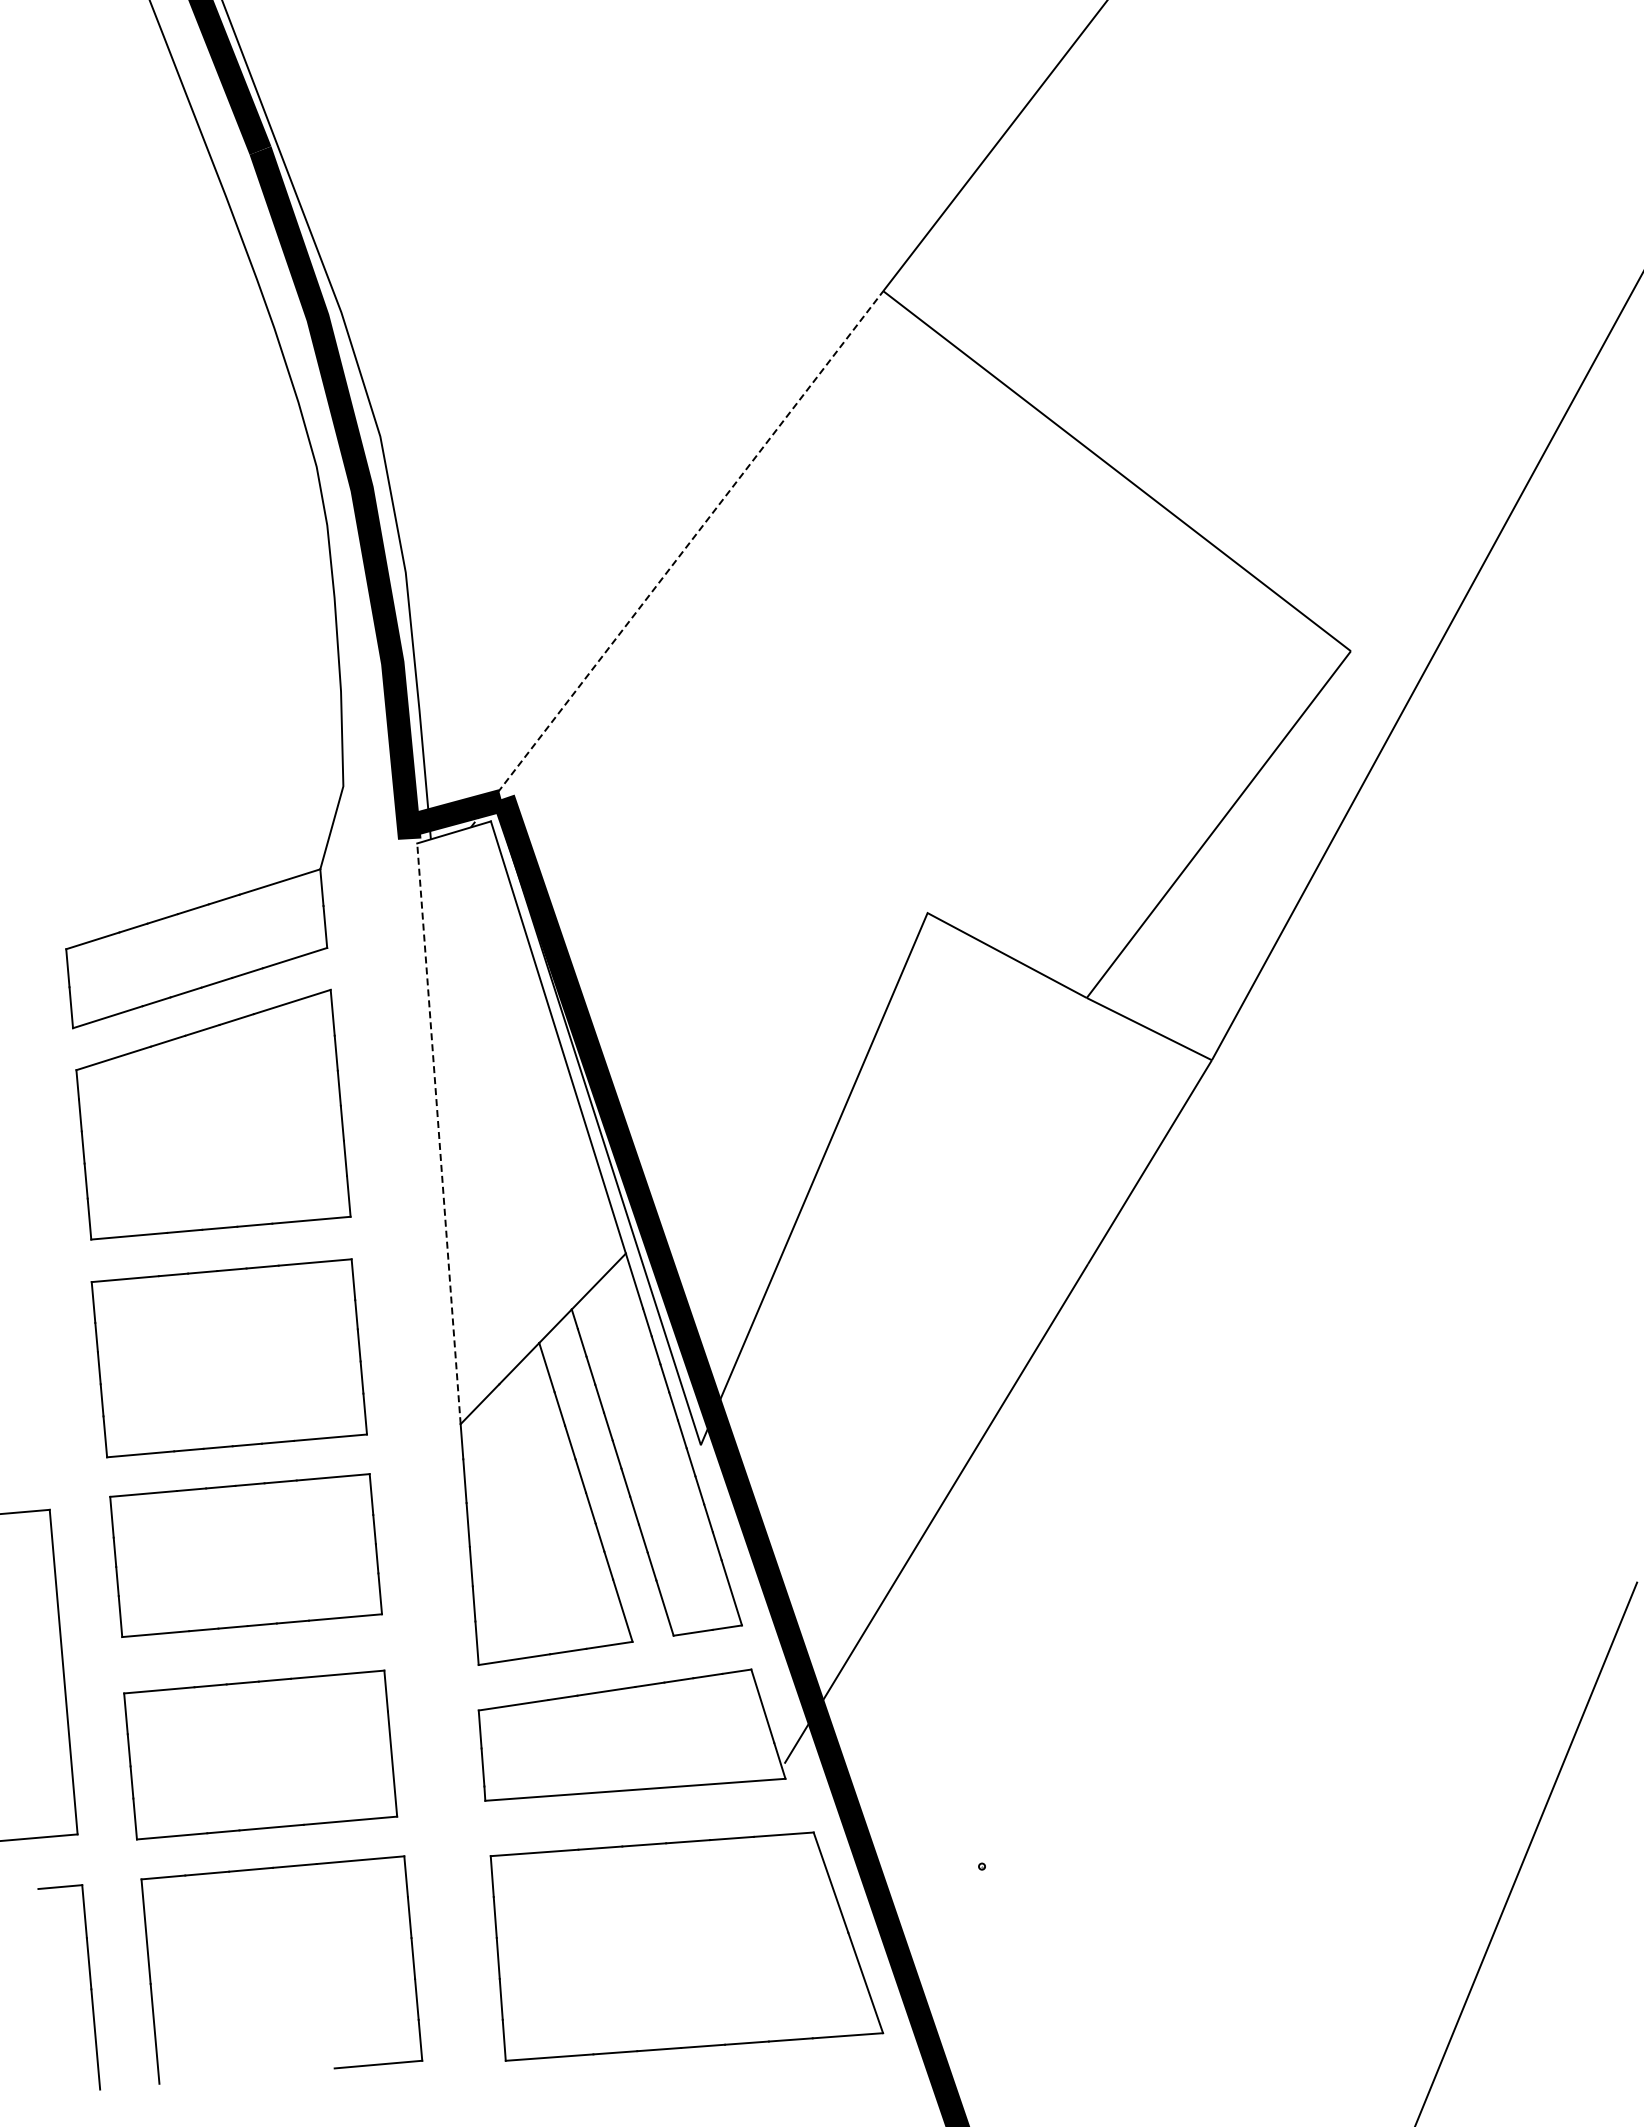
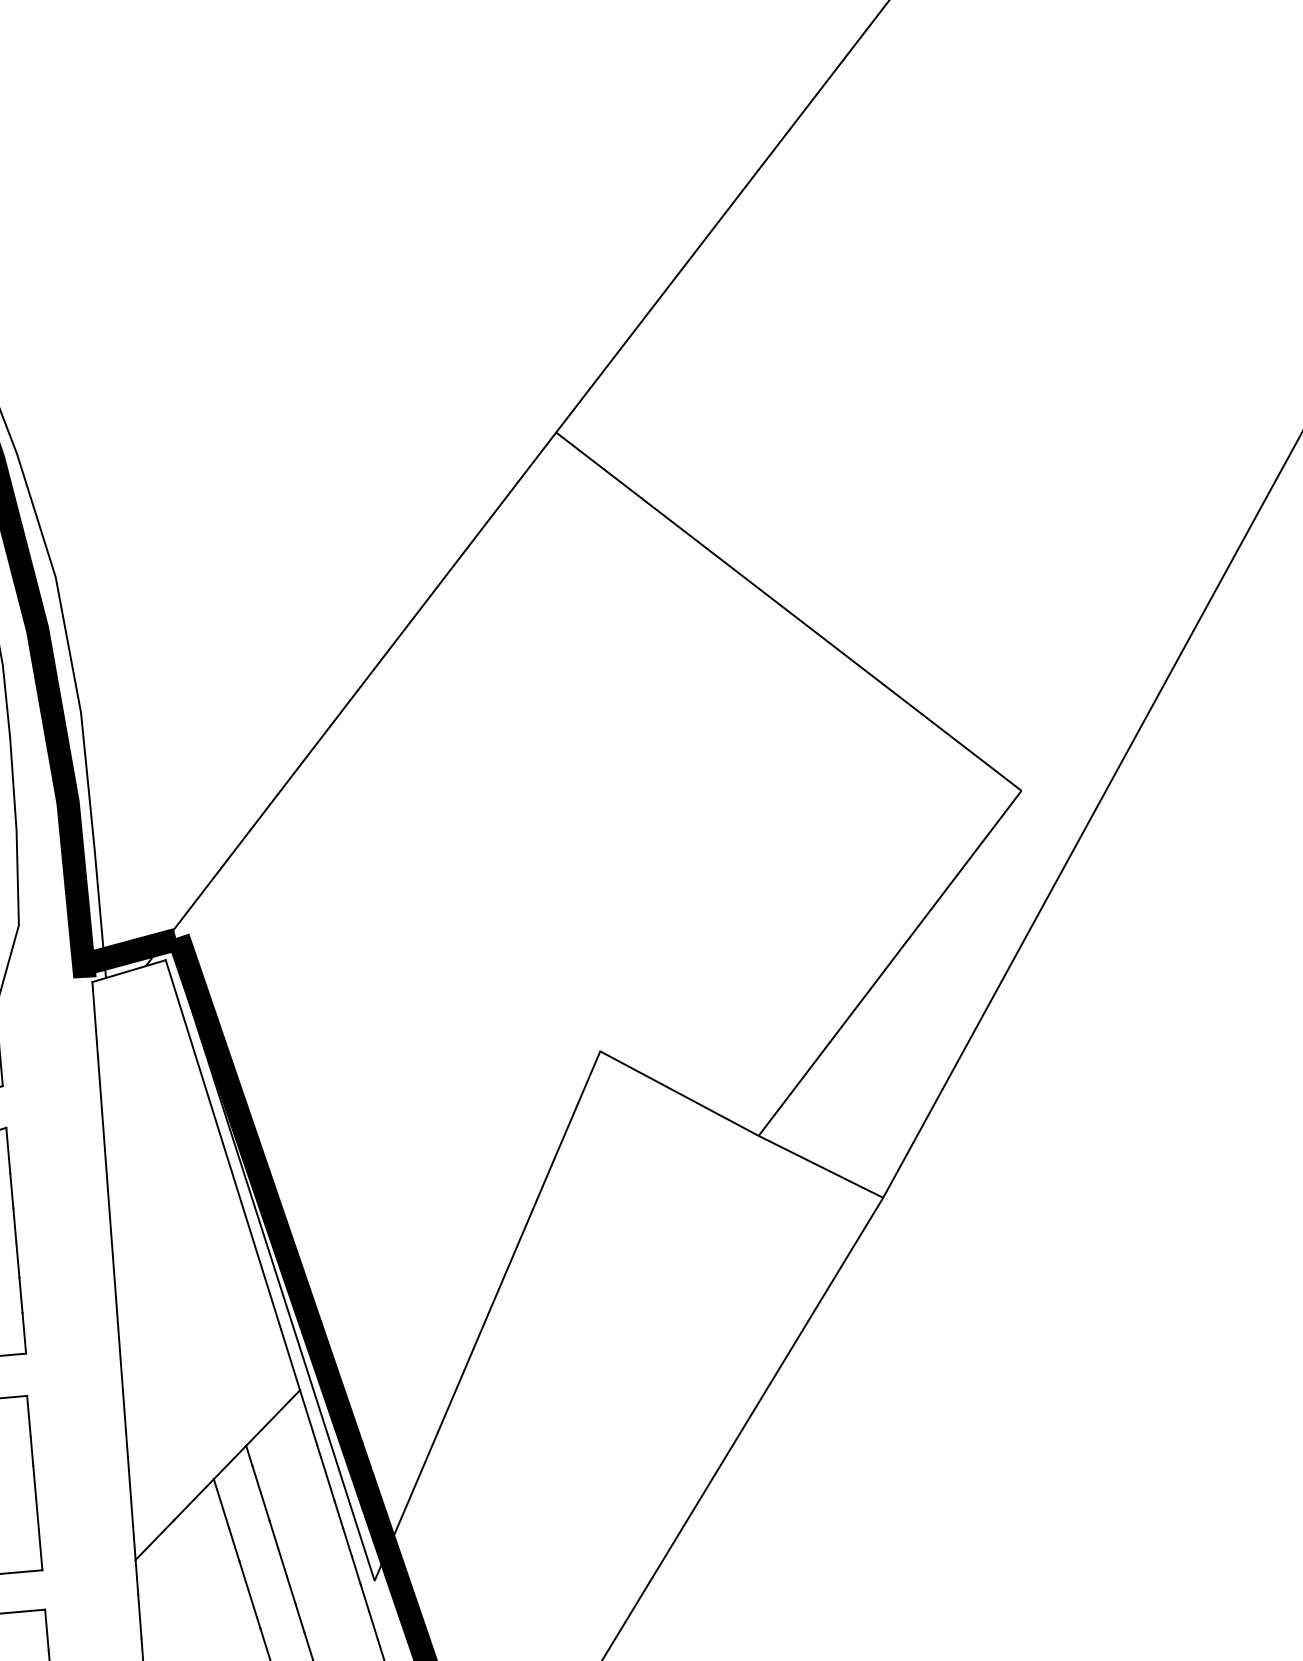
line: (677, 558) -> (351, 698), dashed -> solid
line: (438, 1133) -> (113, 1270), dashed -> solid

